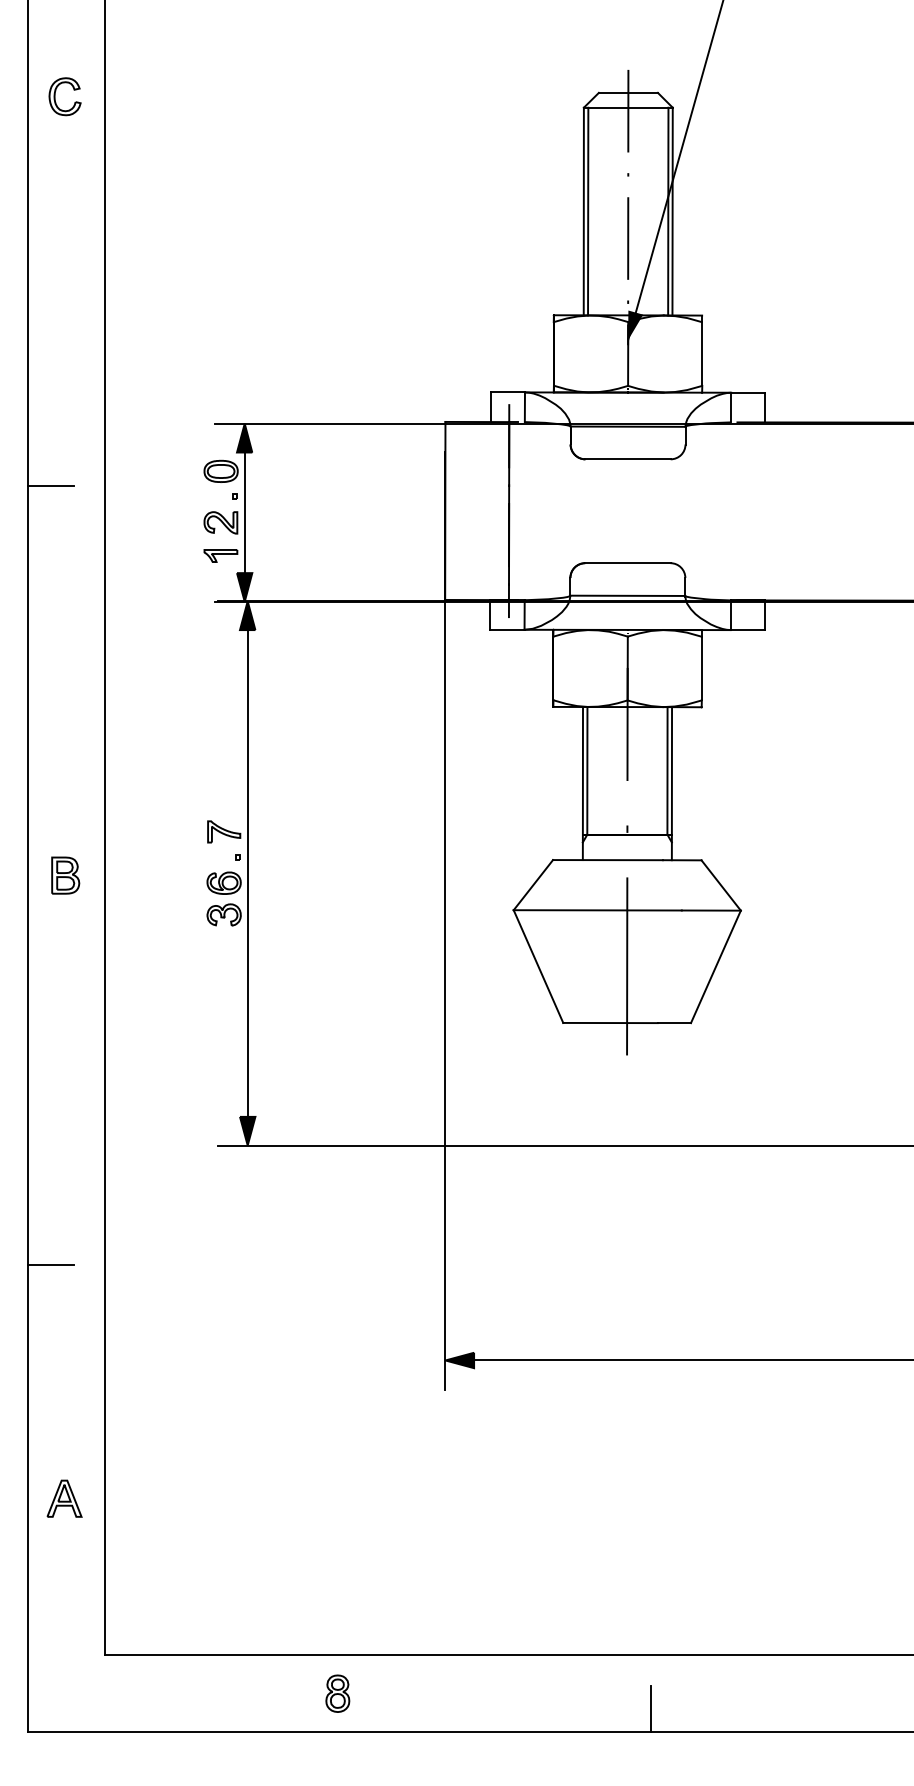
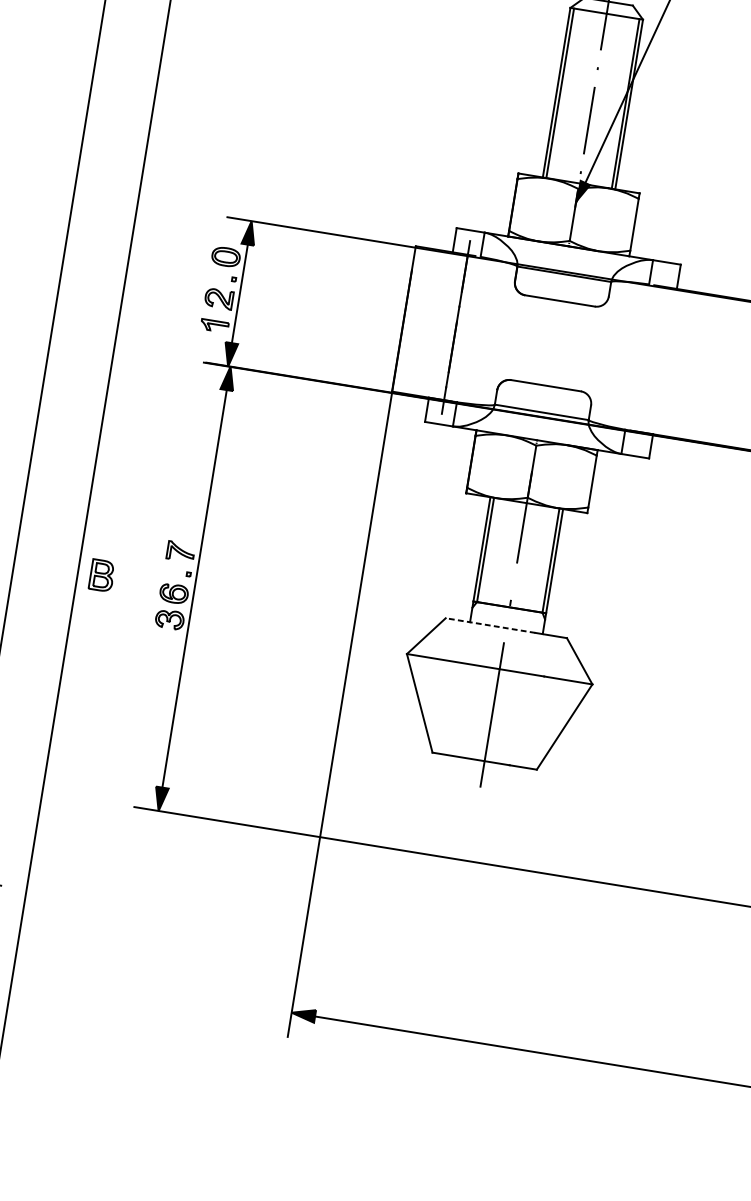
line: (50, 486) -> (84, 246), removed
line: (608, 860) -> (490, 625), solid -> dashed
part: (65, 875) -> (101, 575), moved

